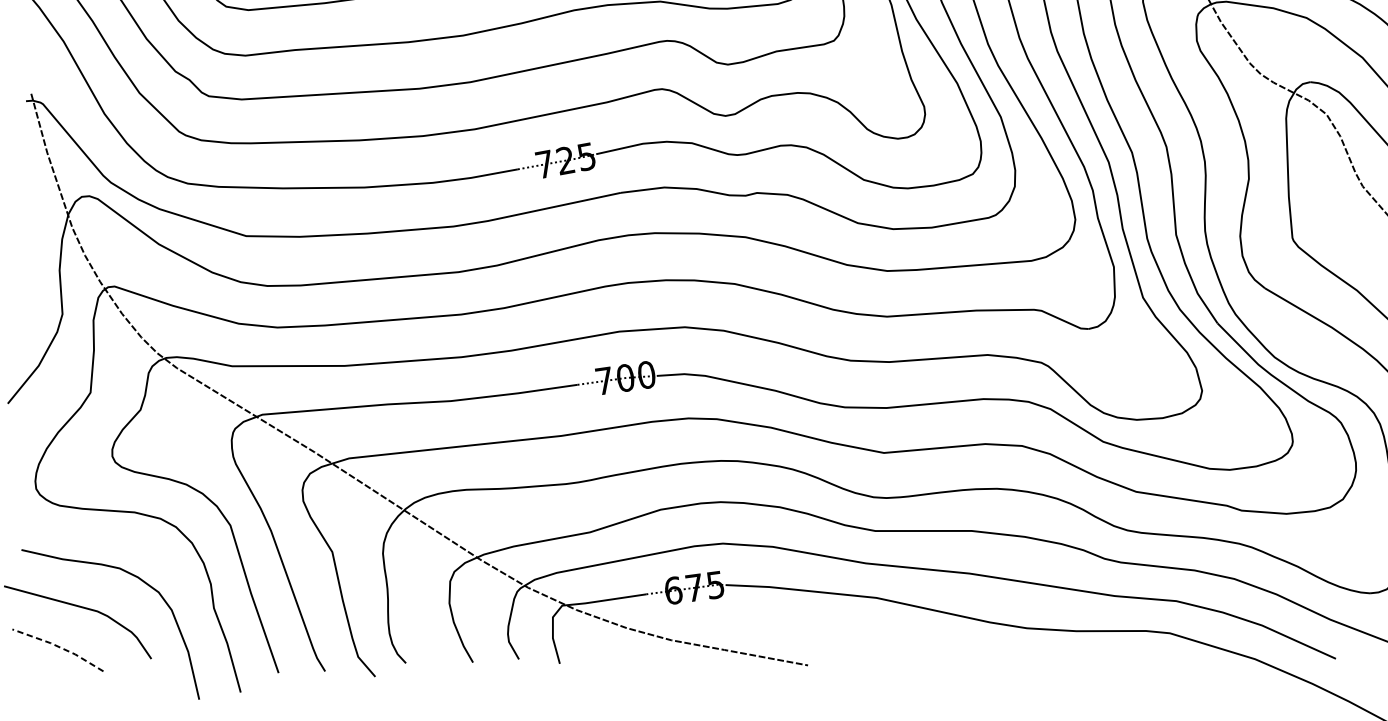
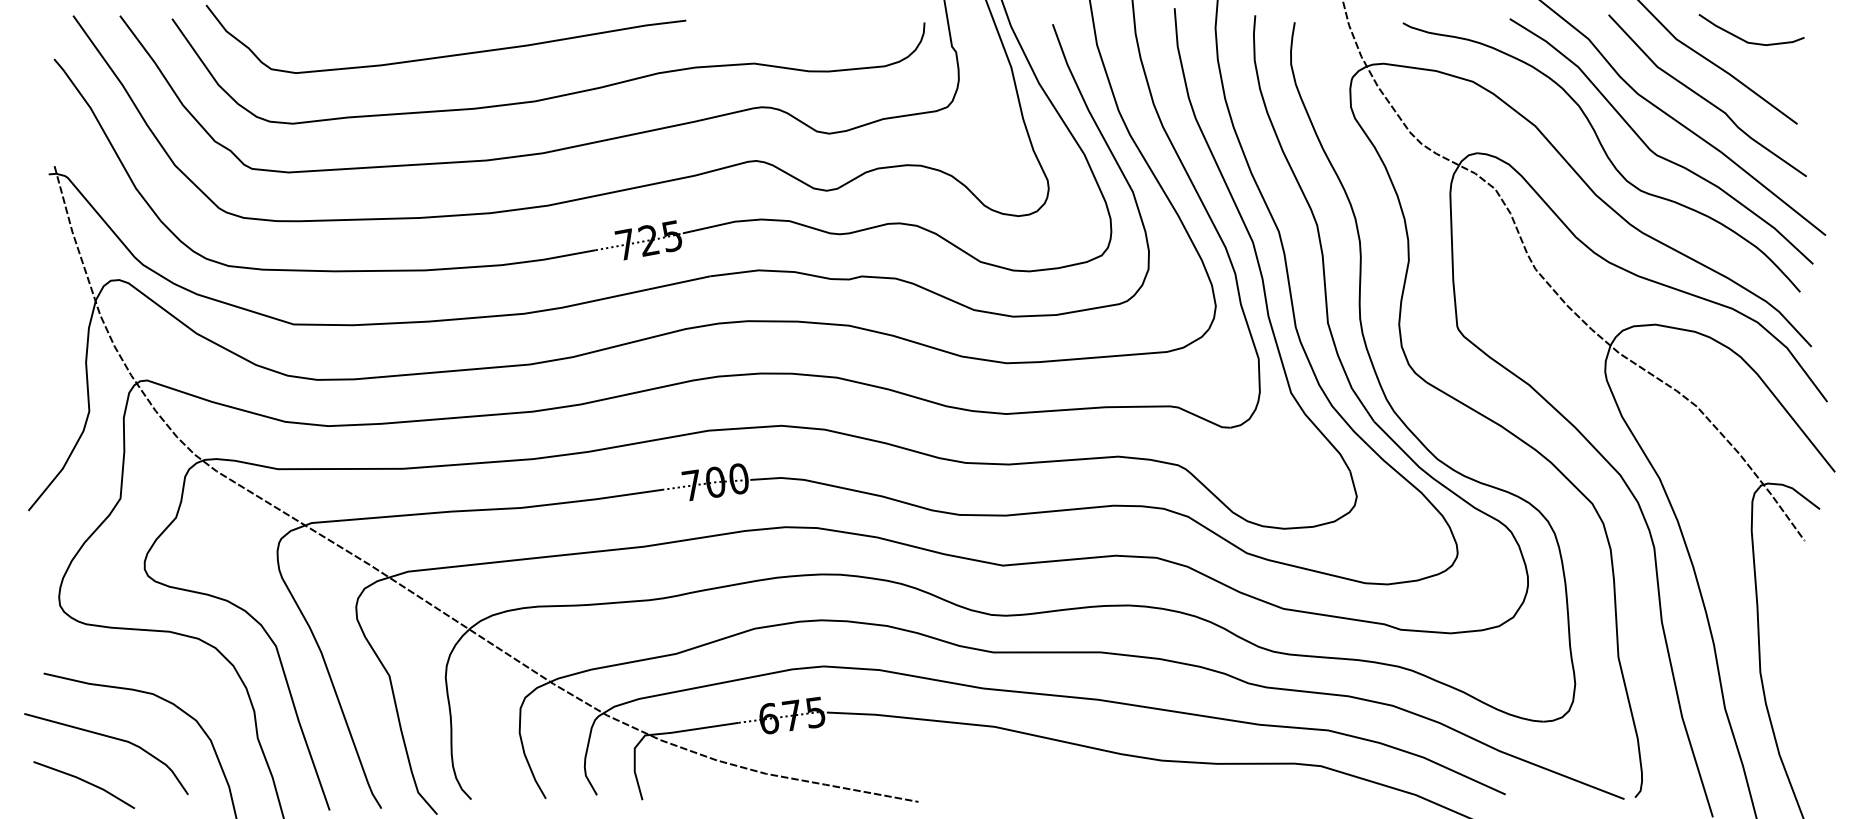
line: (59, 647) -> (85, 781), dashed -> solid

